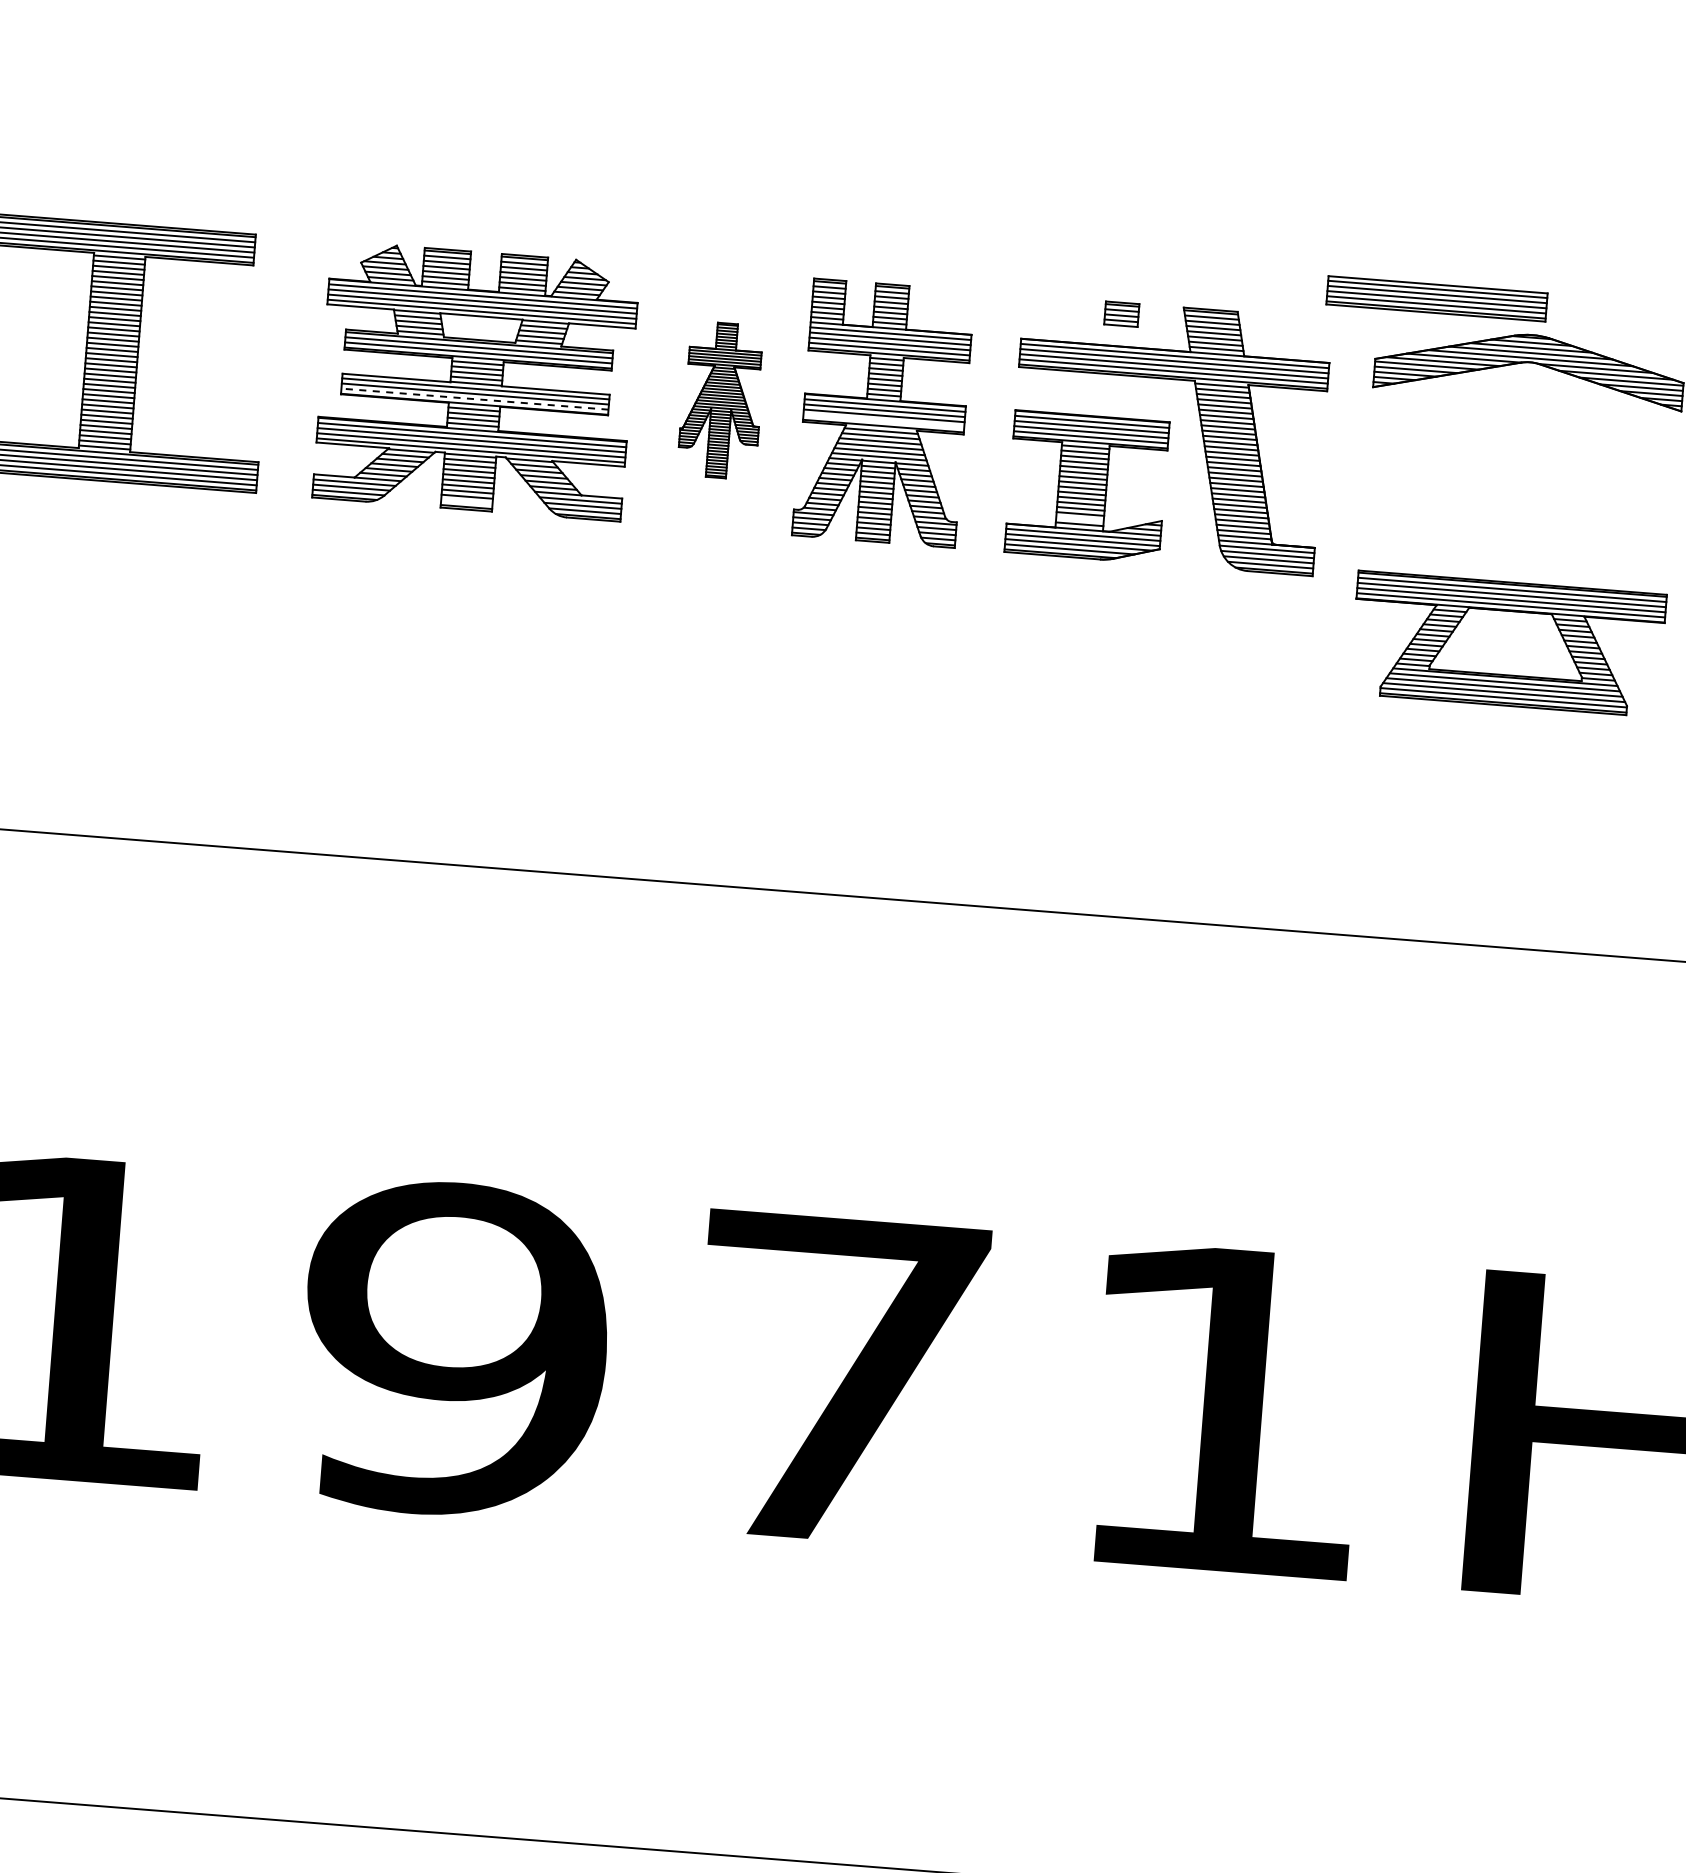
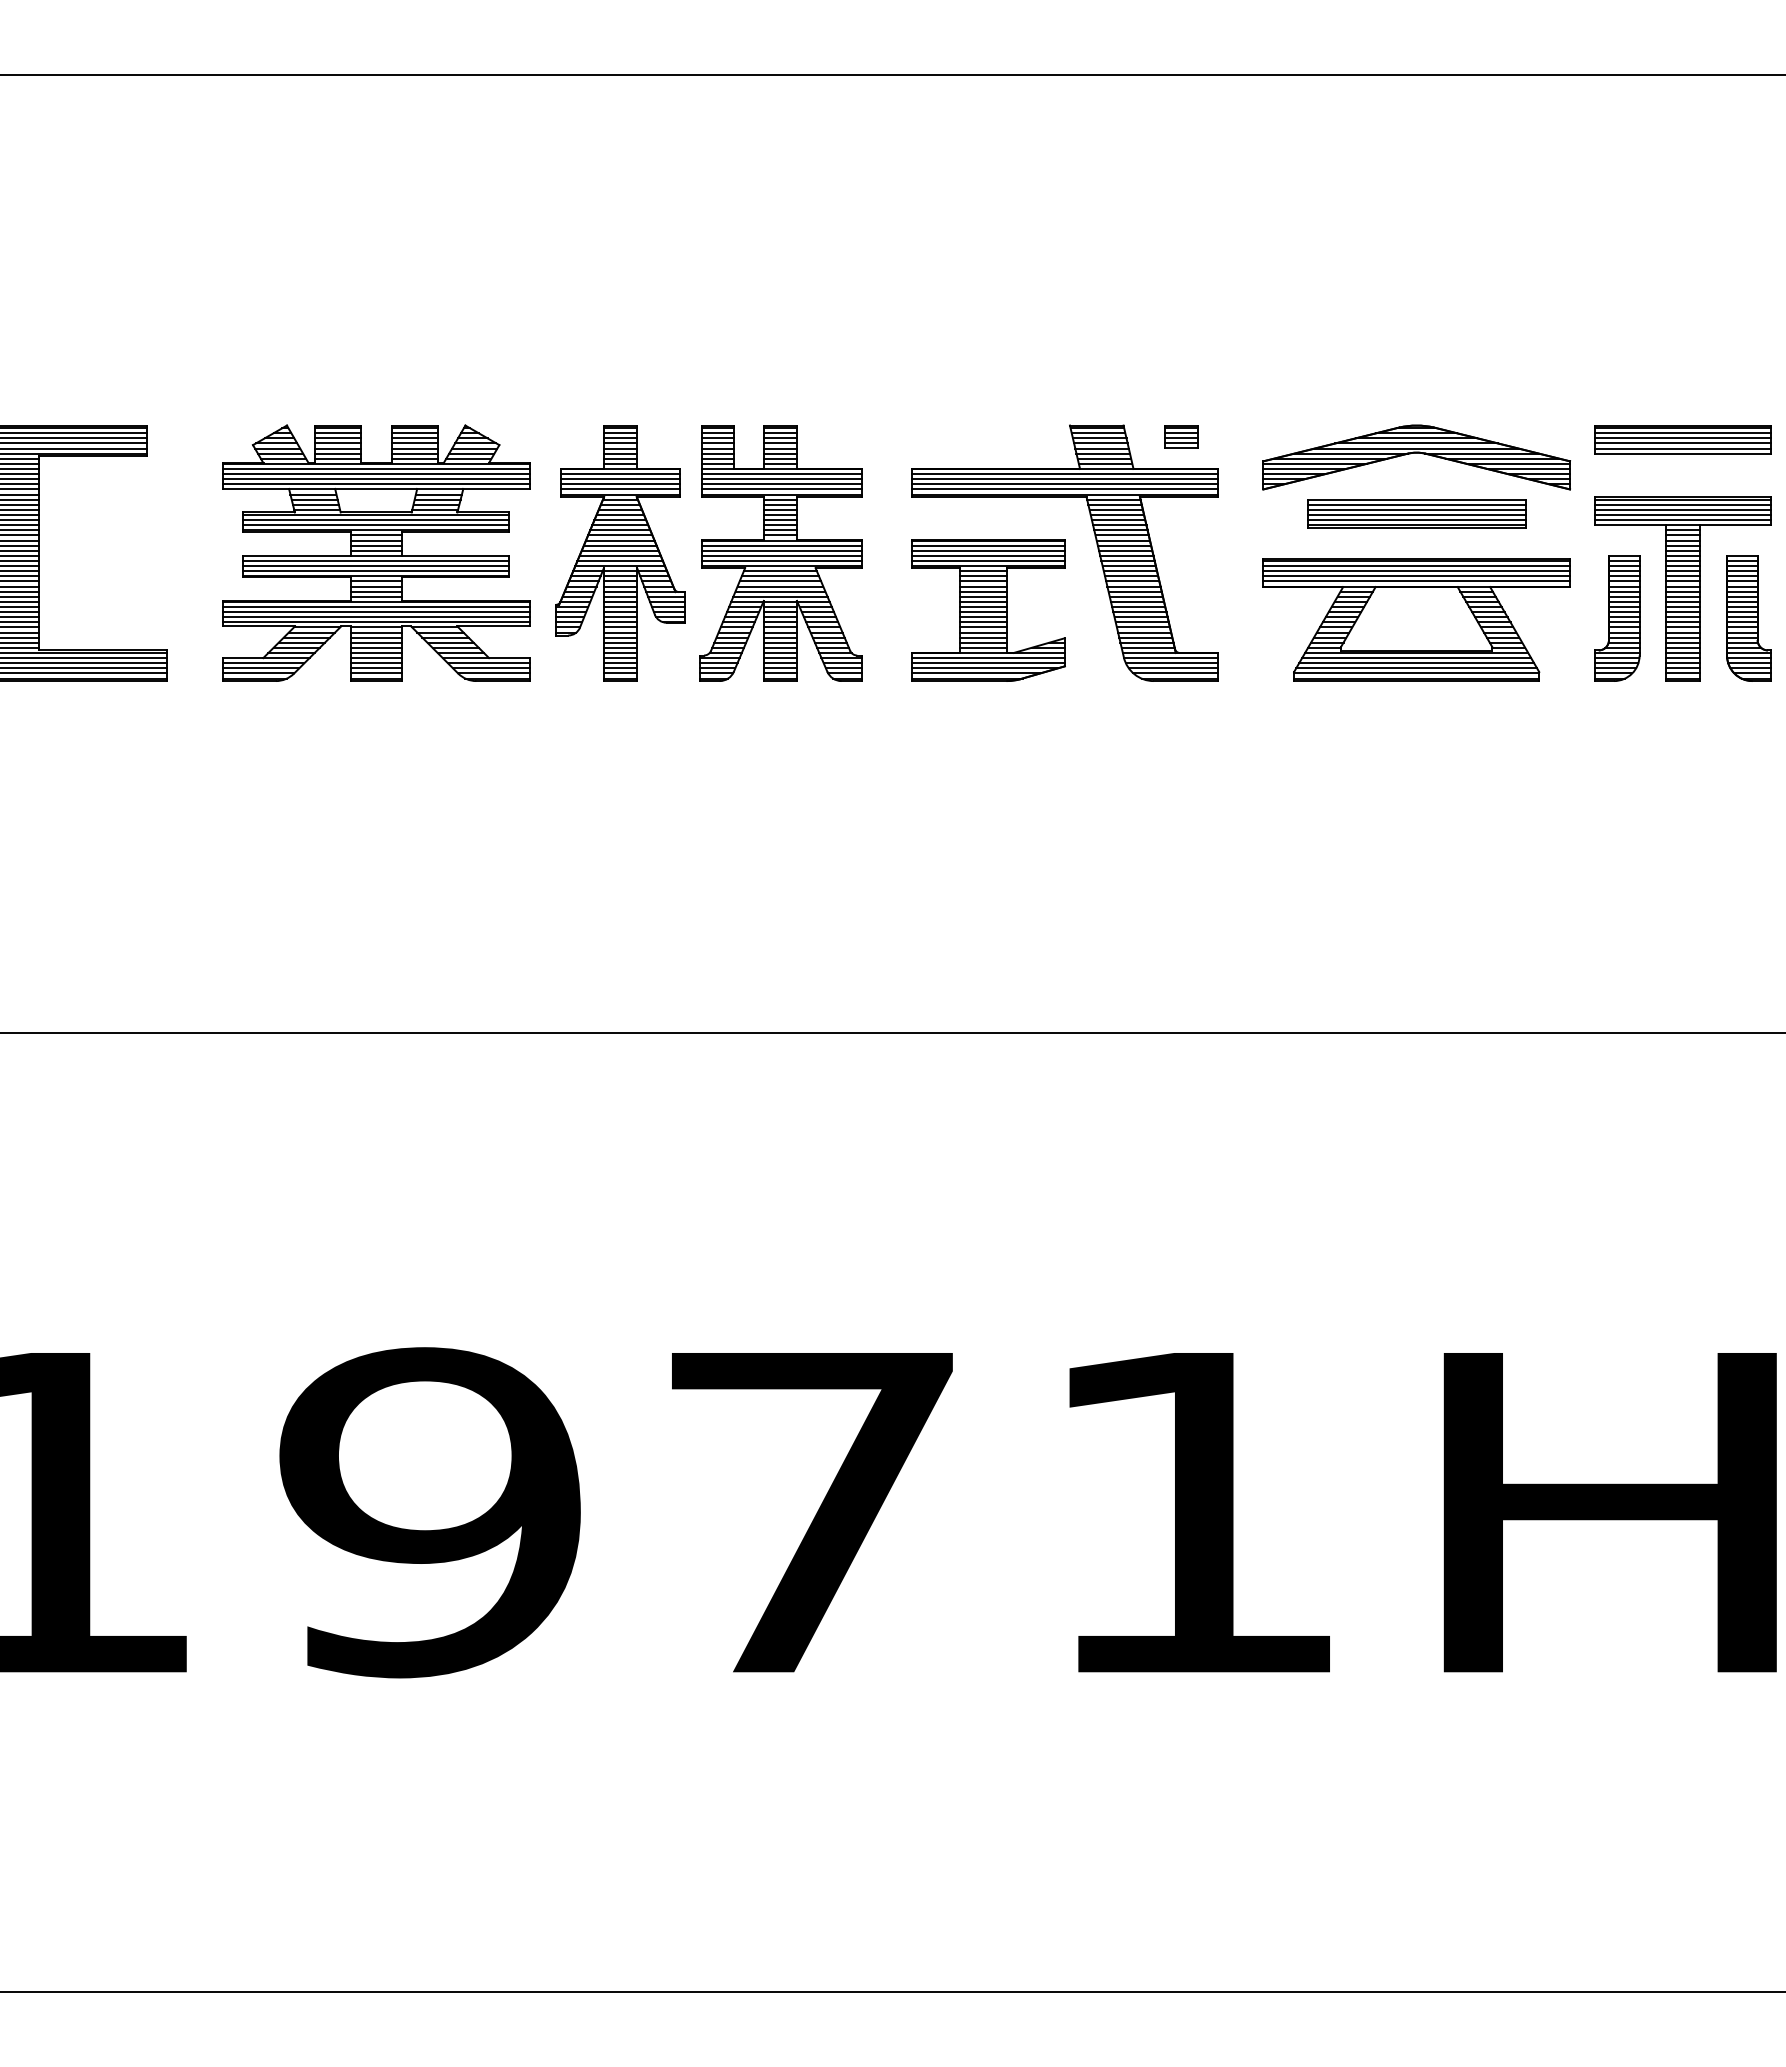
part: (1436, 298) -> (1416, 513), moved
part: (1122, 313) -> (1181, 436), moved
line: (475, 399) -> (376, 571), dashed -> solid
part: (721, 400) -> (620, 553), size x1.67
line: (884, 421) -> (782, 561), added
line: (466, 501) -> (375, 673), added
line: (1079, 518) -> (983, 642), added
part: (1507, 643) -> (1416, 619), moved

